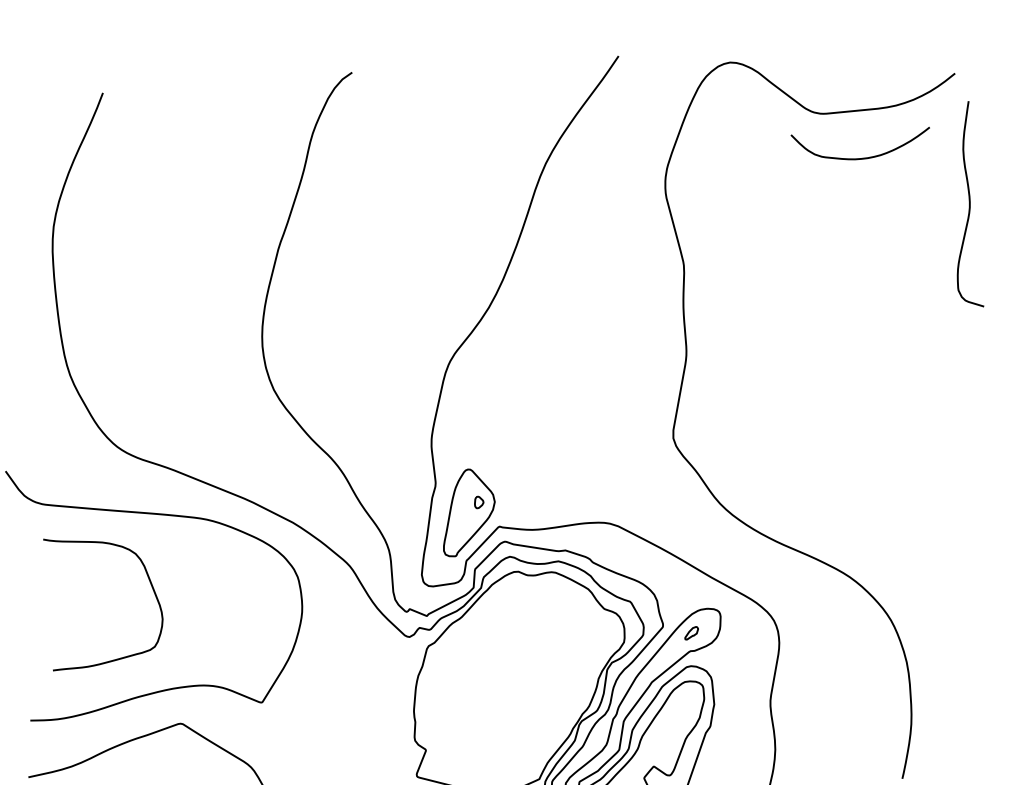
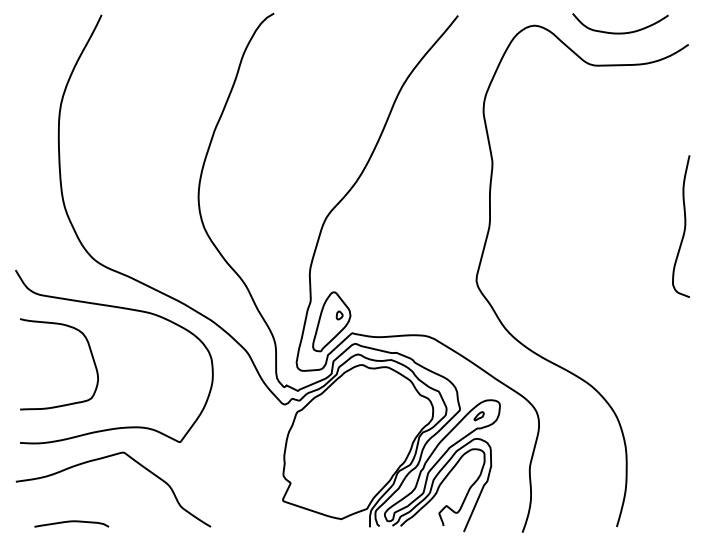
curve: (862, 157) -> (620, 32), moved
curve: (968, 204) -> (684, 226), moved
curve: (148, 581) -> (90, 353), moved

